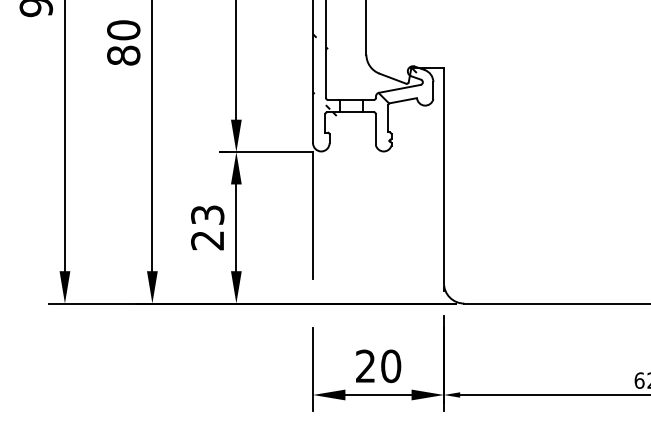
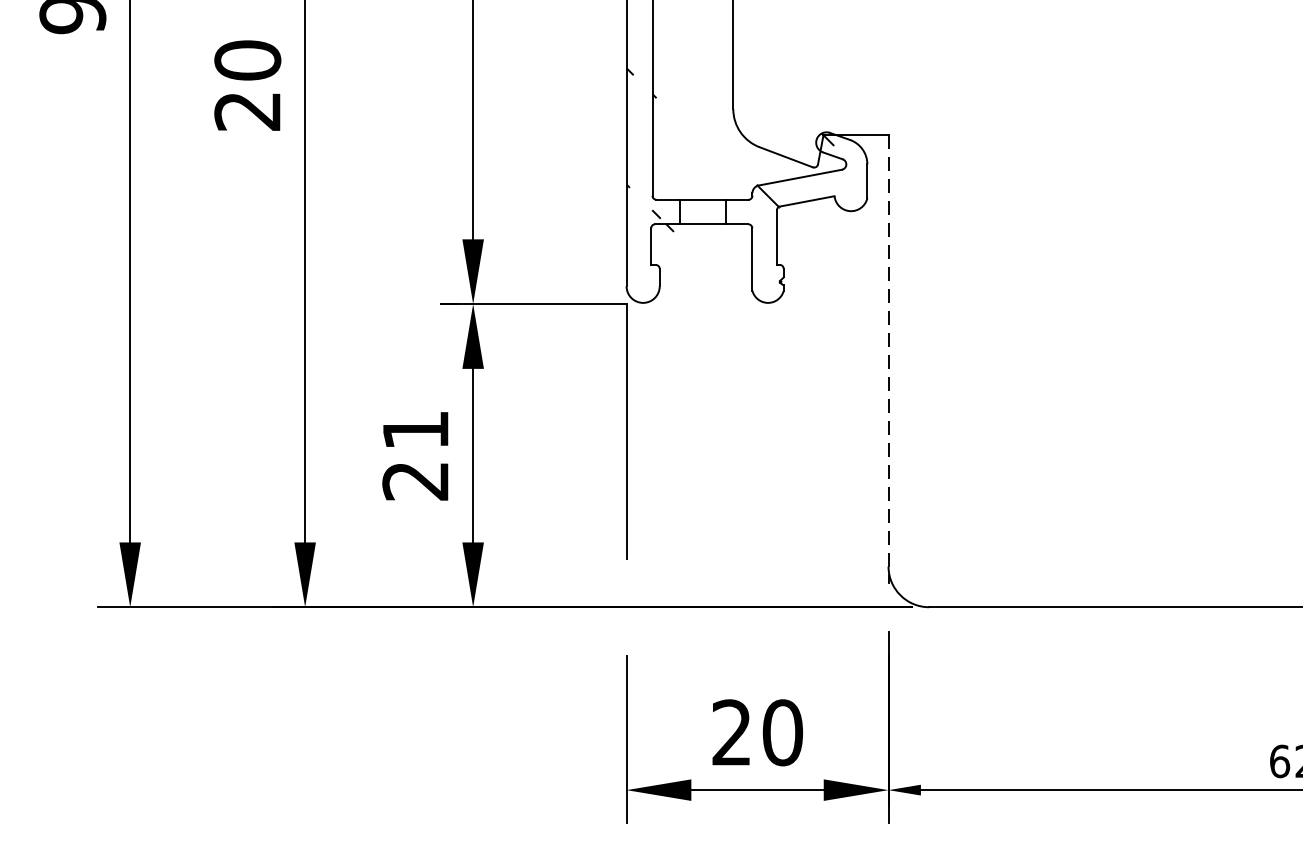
text: (123, 55) -> (247, 110), 80 -> 20
line: (443, 175) -> (887, 350), solid -> dashed
text: (207, 214) -> (415, 429), 23 -> 21

